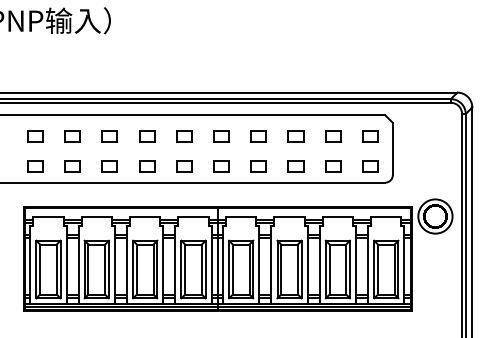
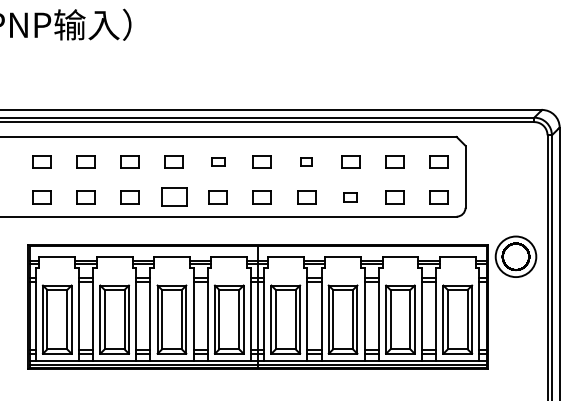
part: (183, 136) -> (217, 161), size x0.7
part: (258, 136) -> (306, 161), size x0.6
part: (146, 166) -> (173, 197), size x1.4
part: (295, 166) -> (350, 197), size x0.7

